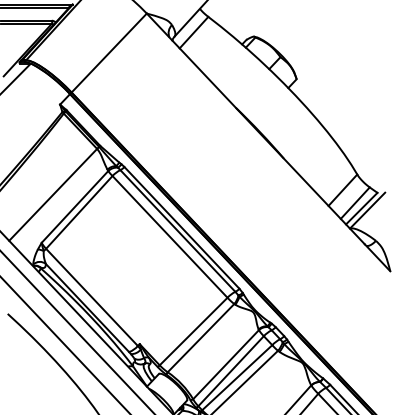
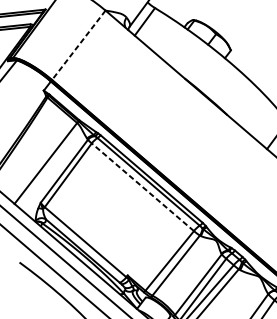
line: (109, 53) -> (79, 45), solid -> dashed
line: (170, 236) -> (143, 186), solid -> dashed

